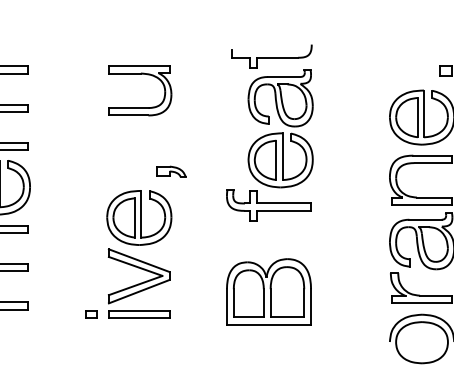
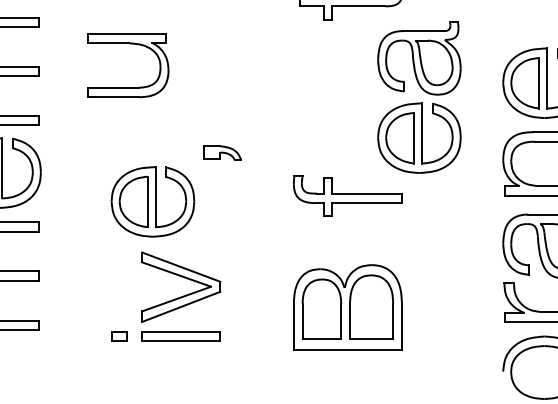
part: (140, 74) -> (128, 44), moved
part: (280, 128) -> (419, 97), moved
part: (139, 217) -> (153, 201), moved

